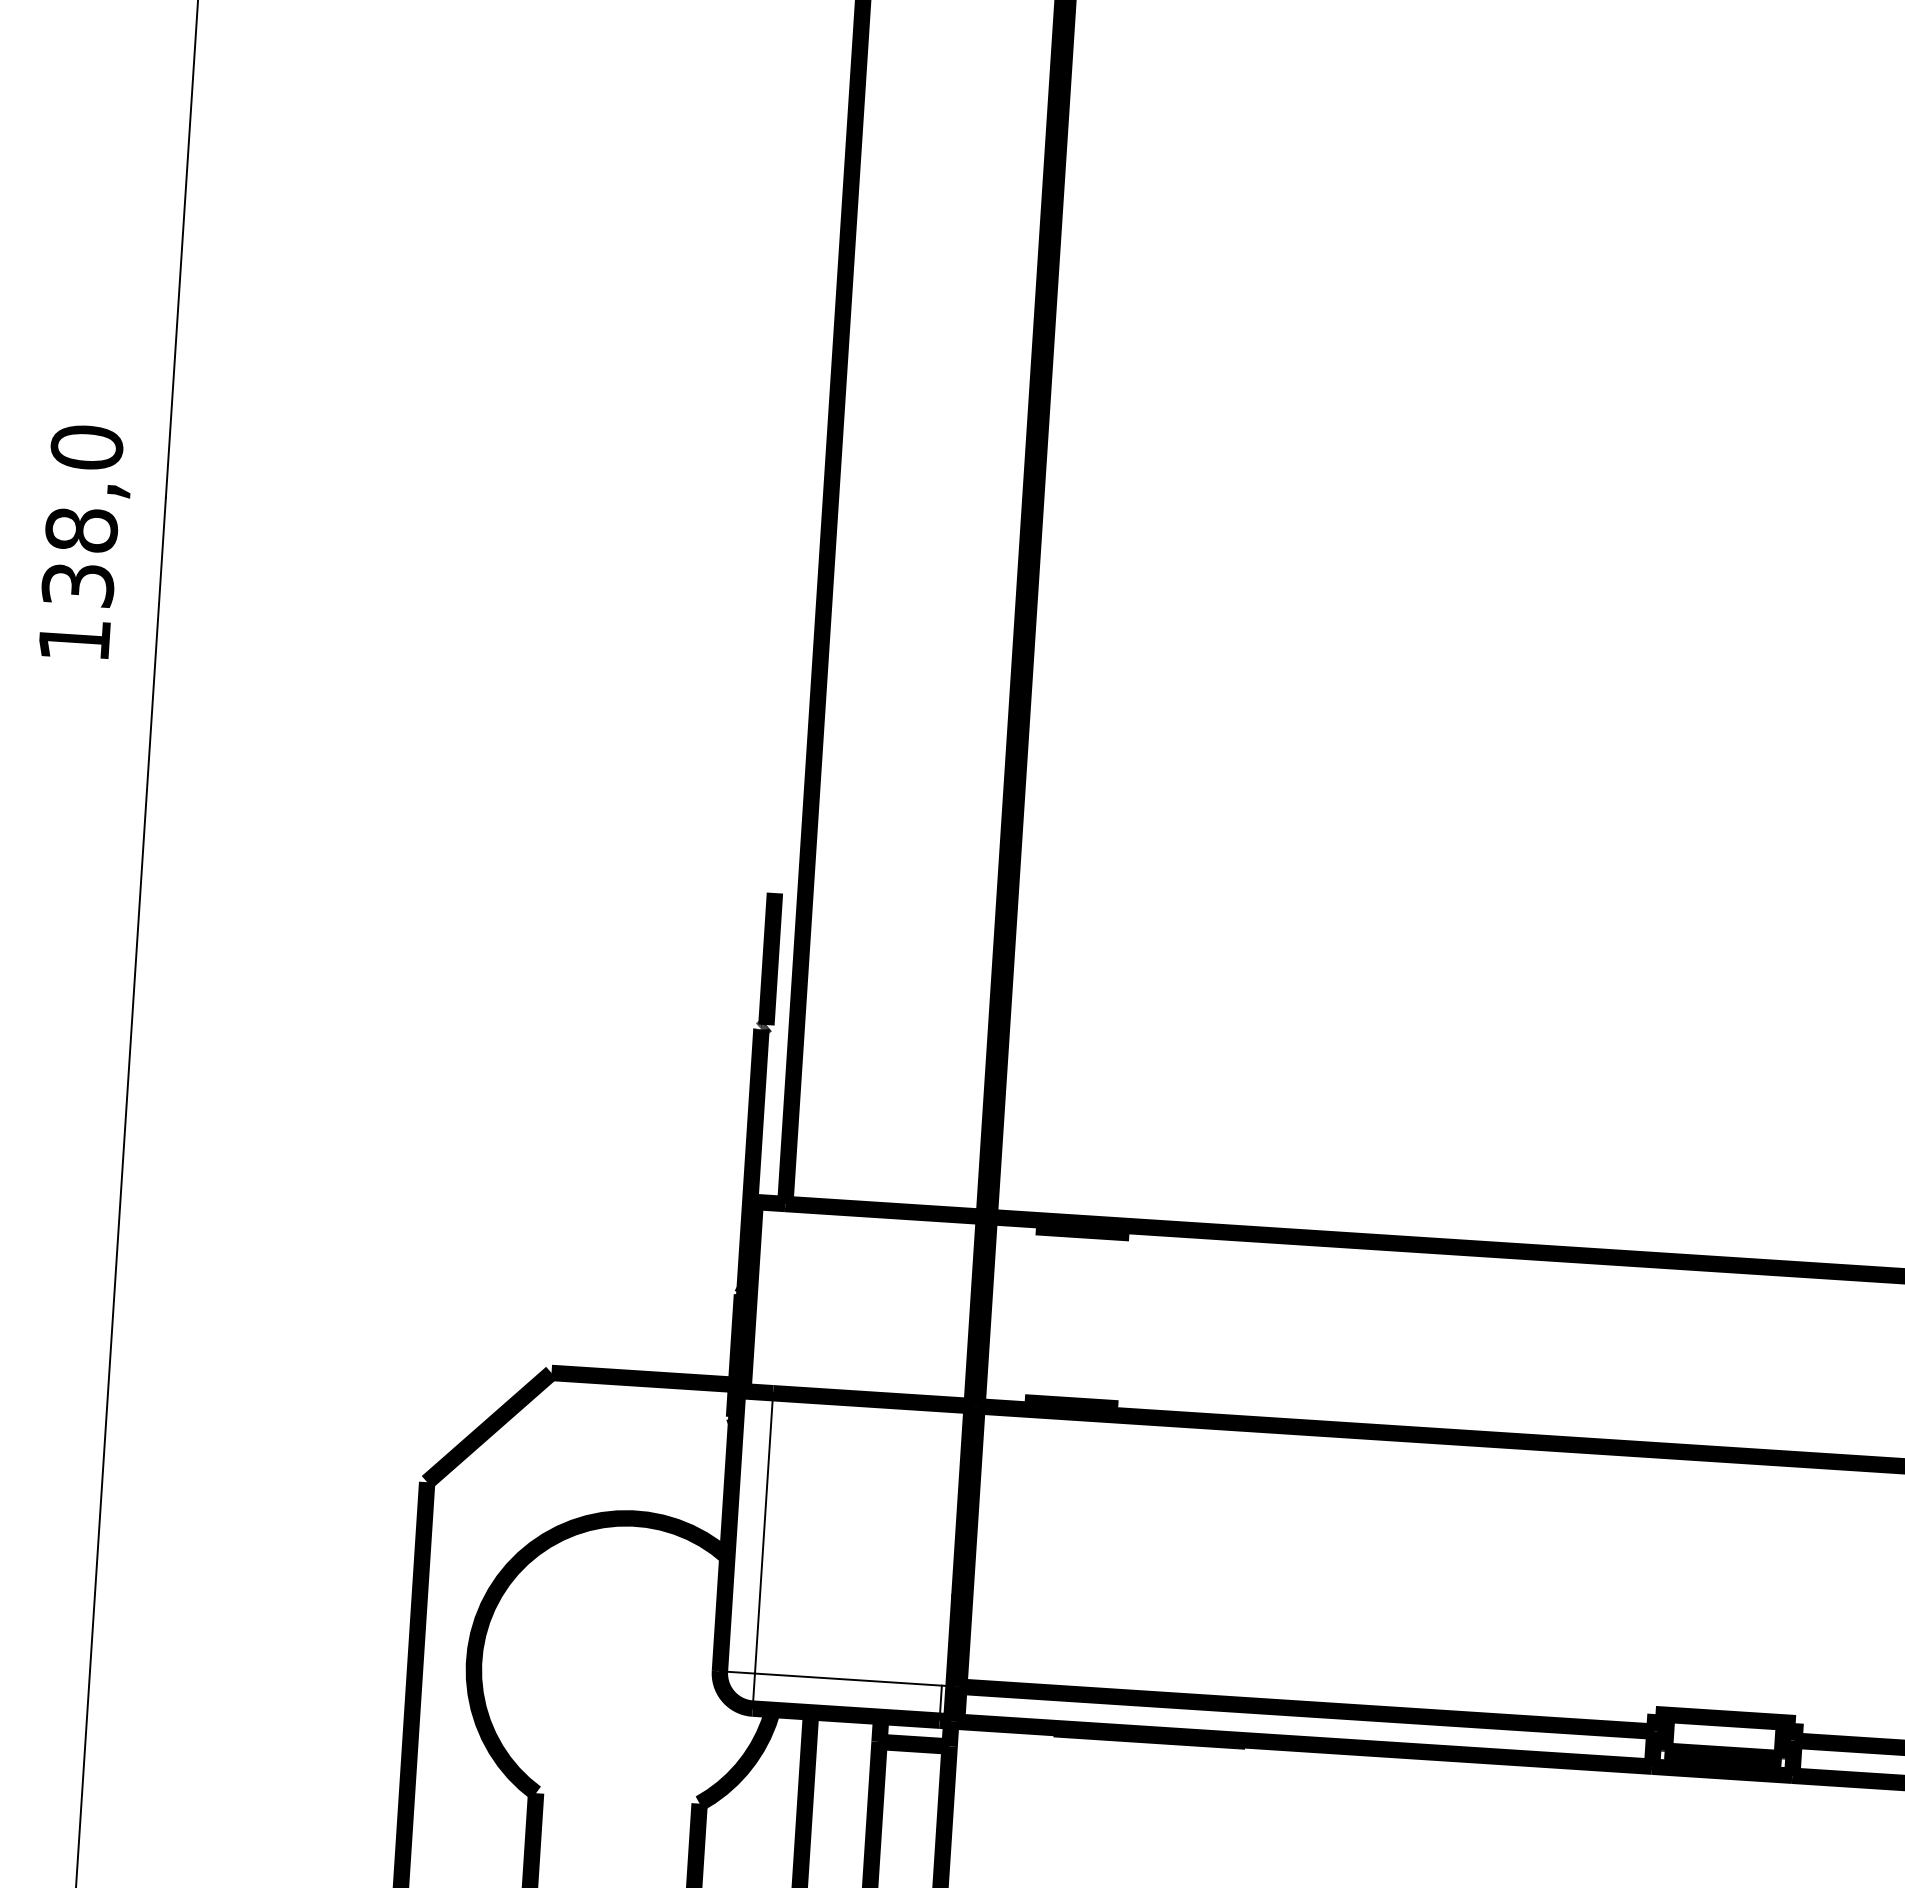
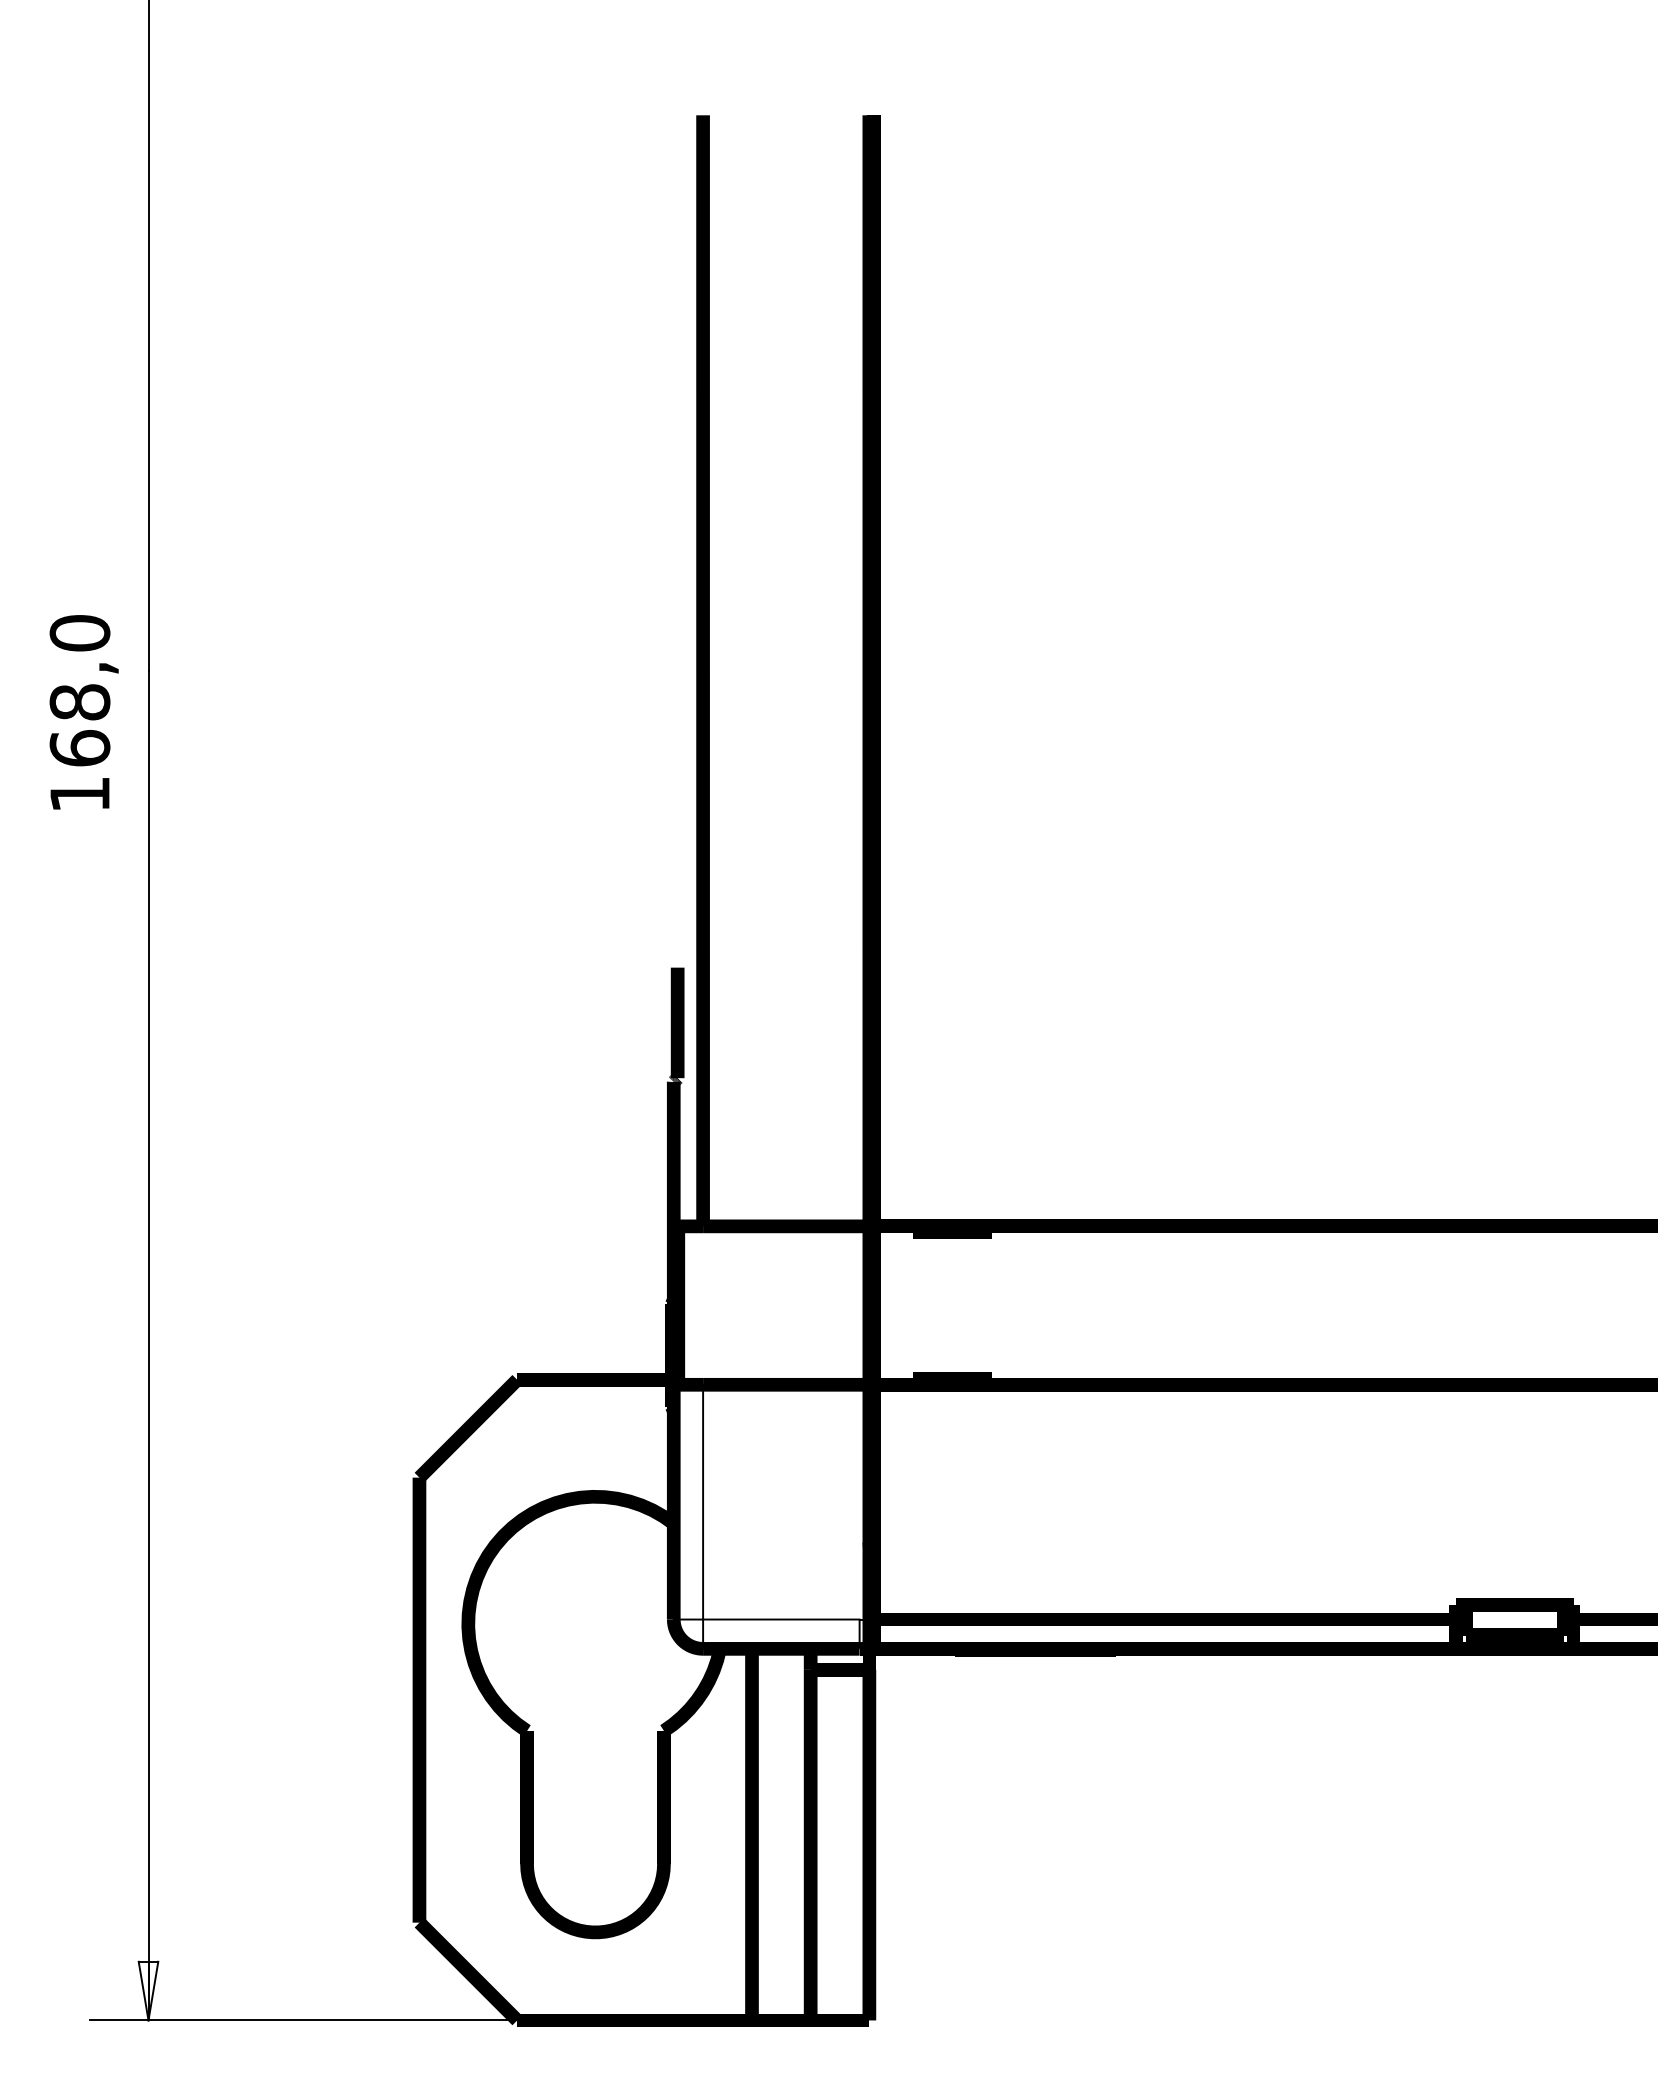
text: (77, 583) -> (79, 747), 138,0 -> 168,0

